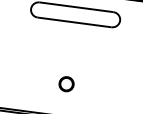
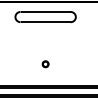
part: (66, 84) -> (45, 64), size x0.62

